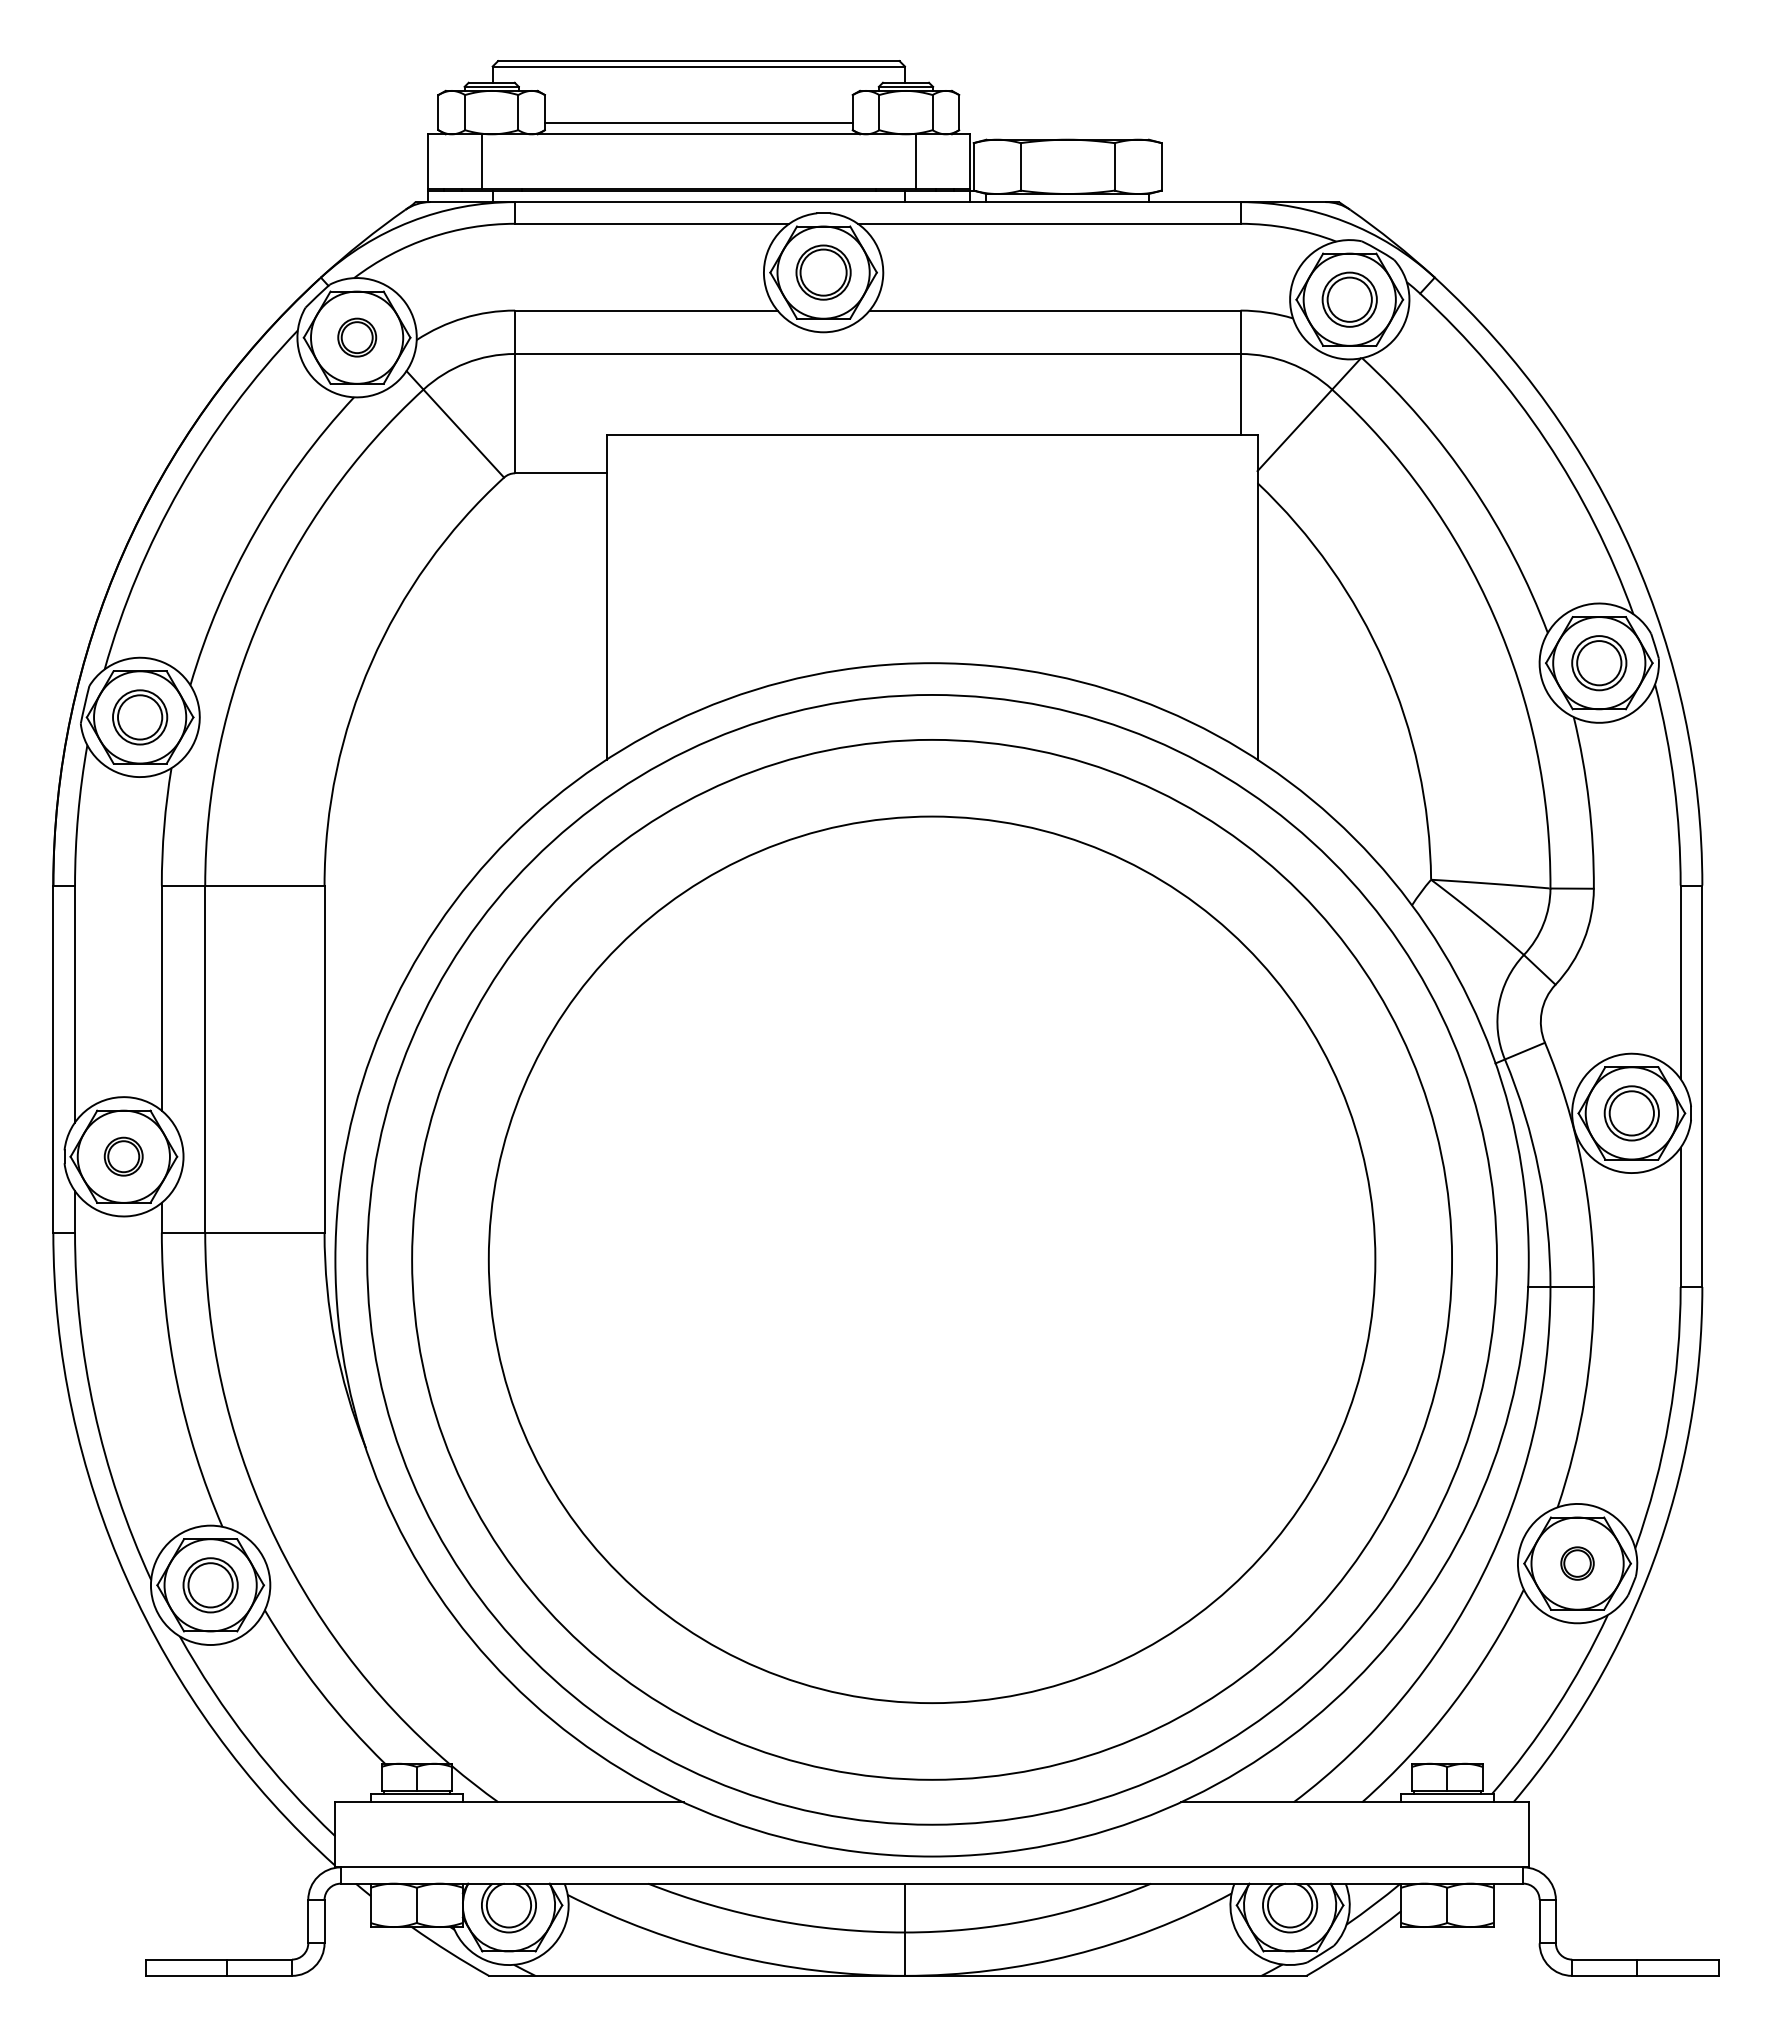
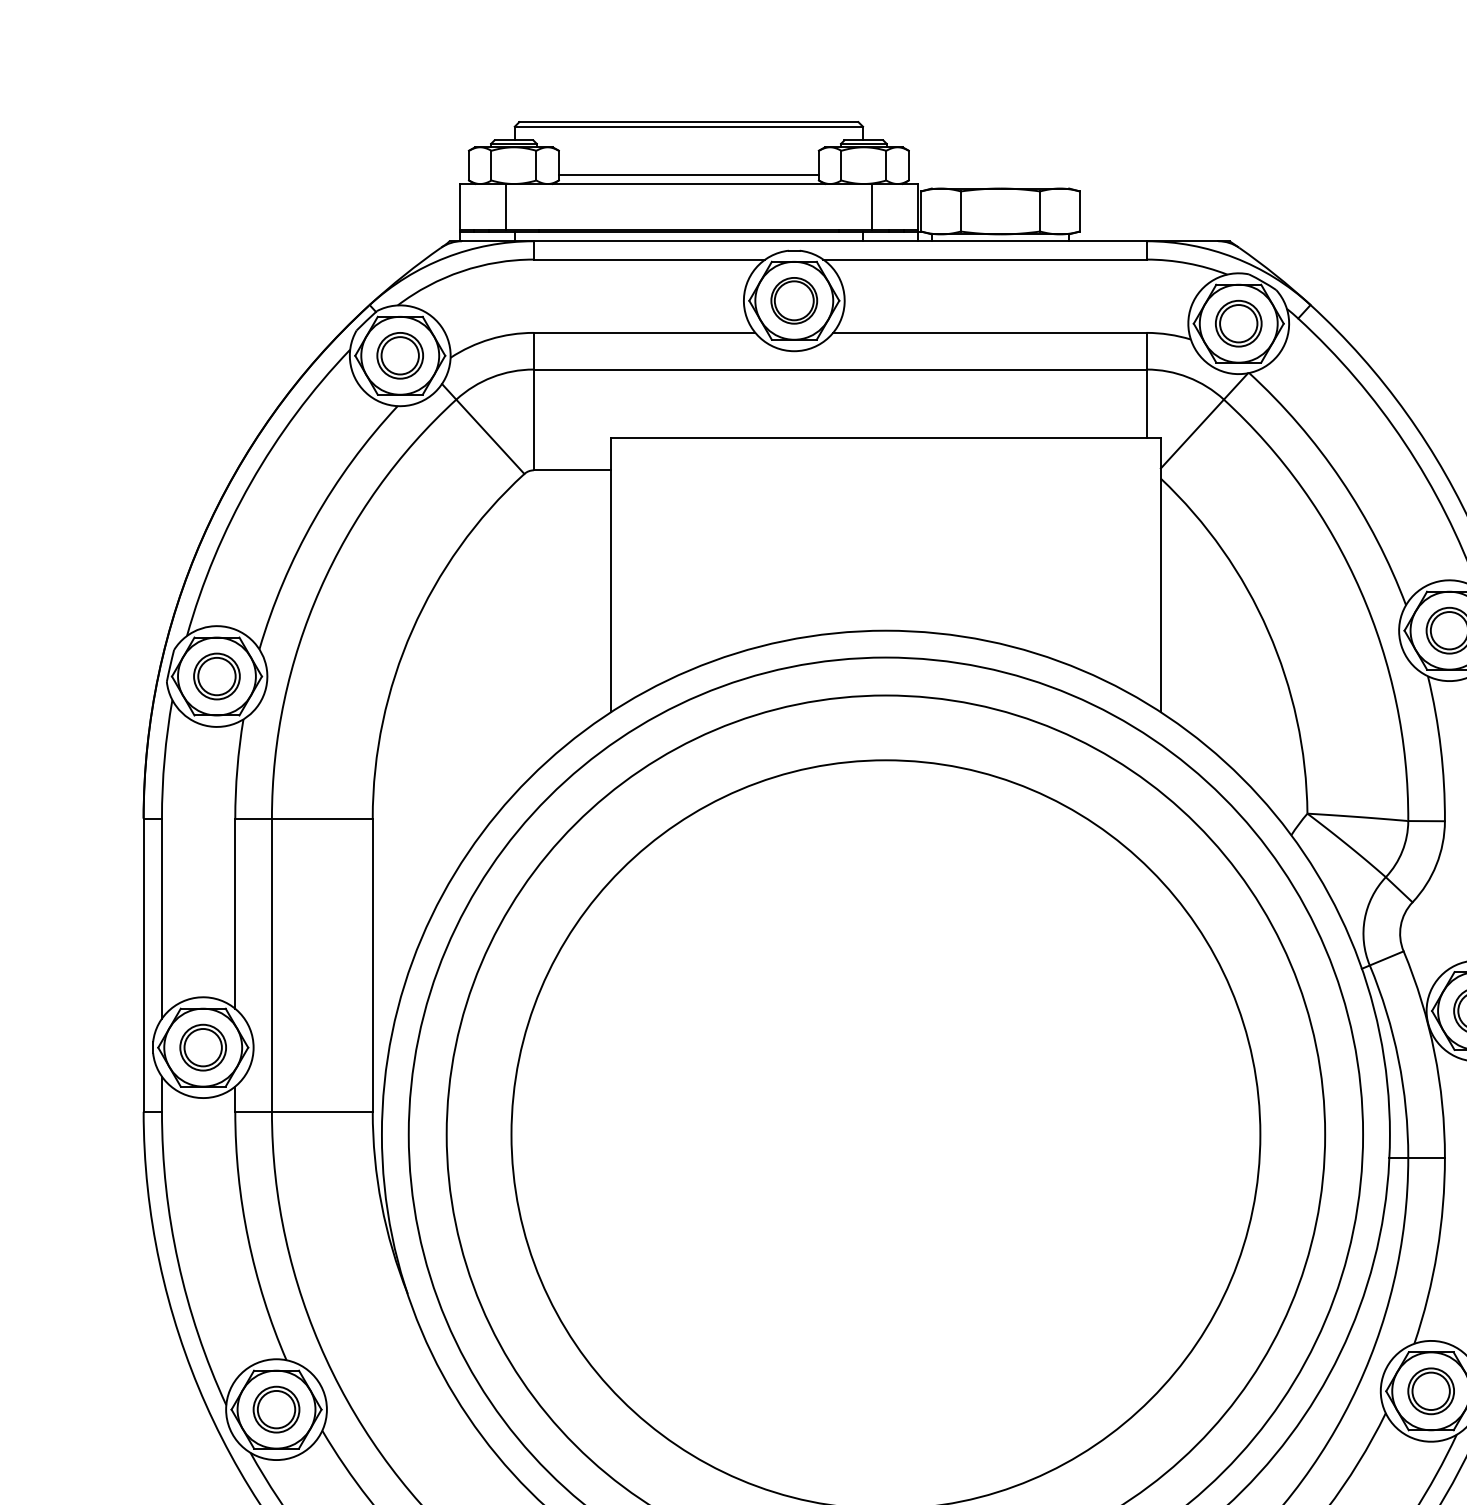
part: (357, 337) -> (400, 355), size x1.43
part: (123, 1156) -> (202, 1047), size x1.43
part: (1577, 1563) -> (1431, 1391), size x1.67

